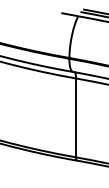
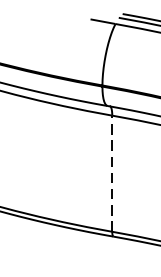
line: (76, 117) -> (112, 173), solid -> dashed

